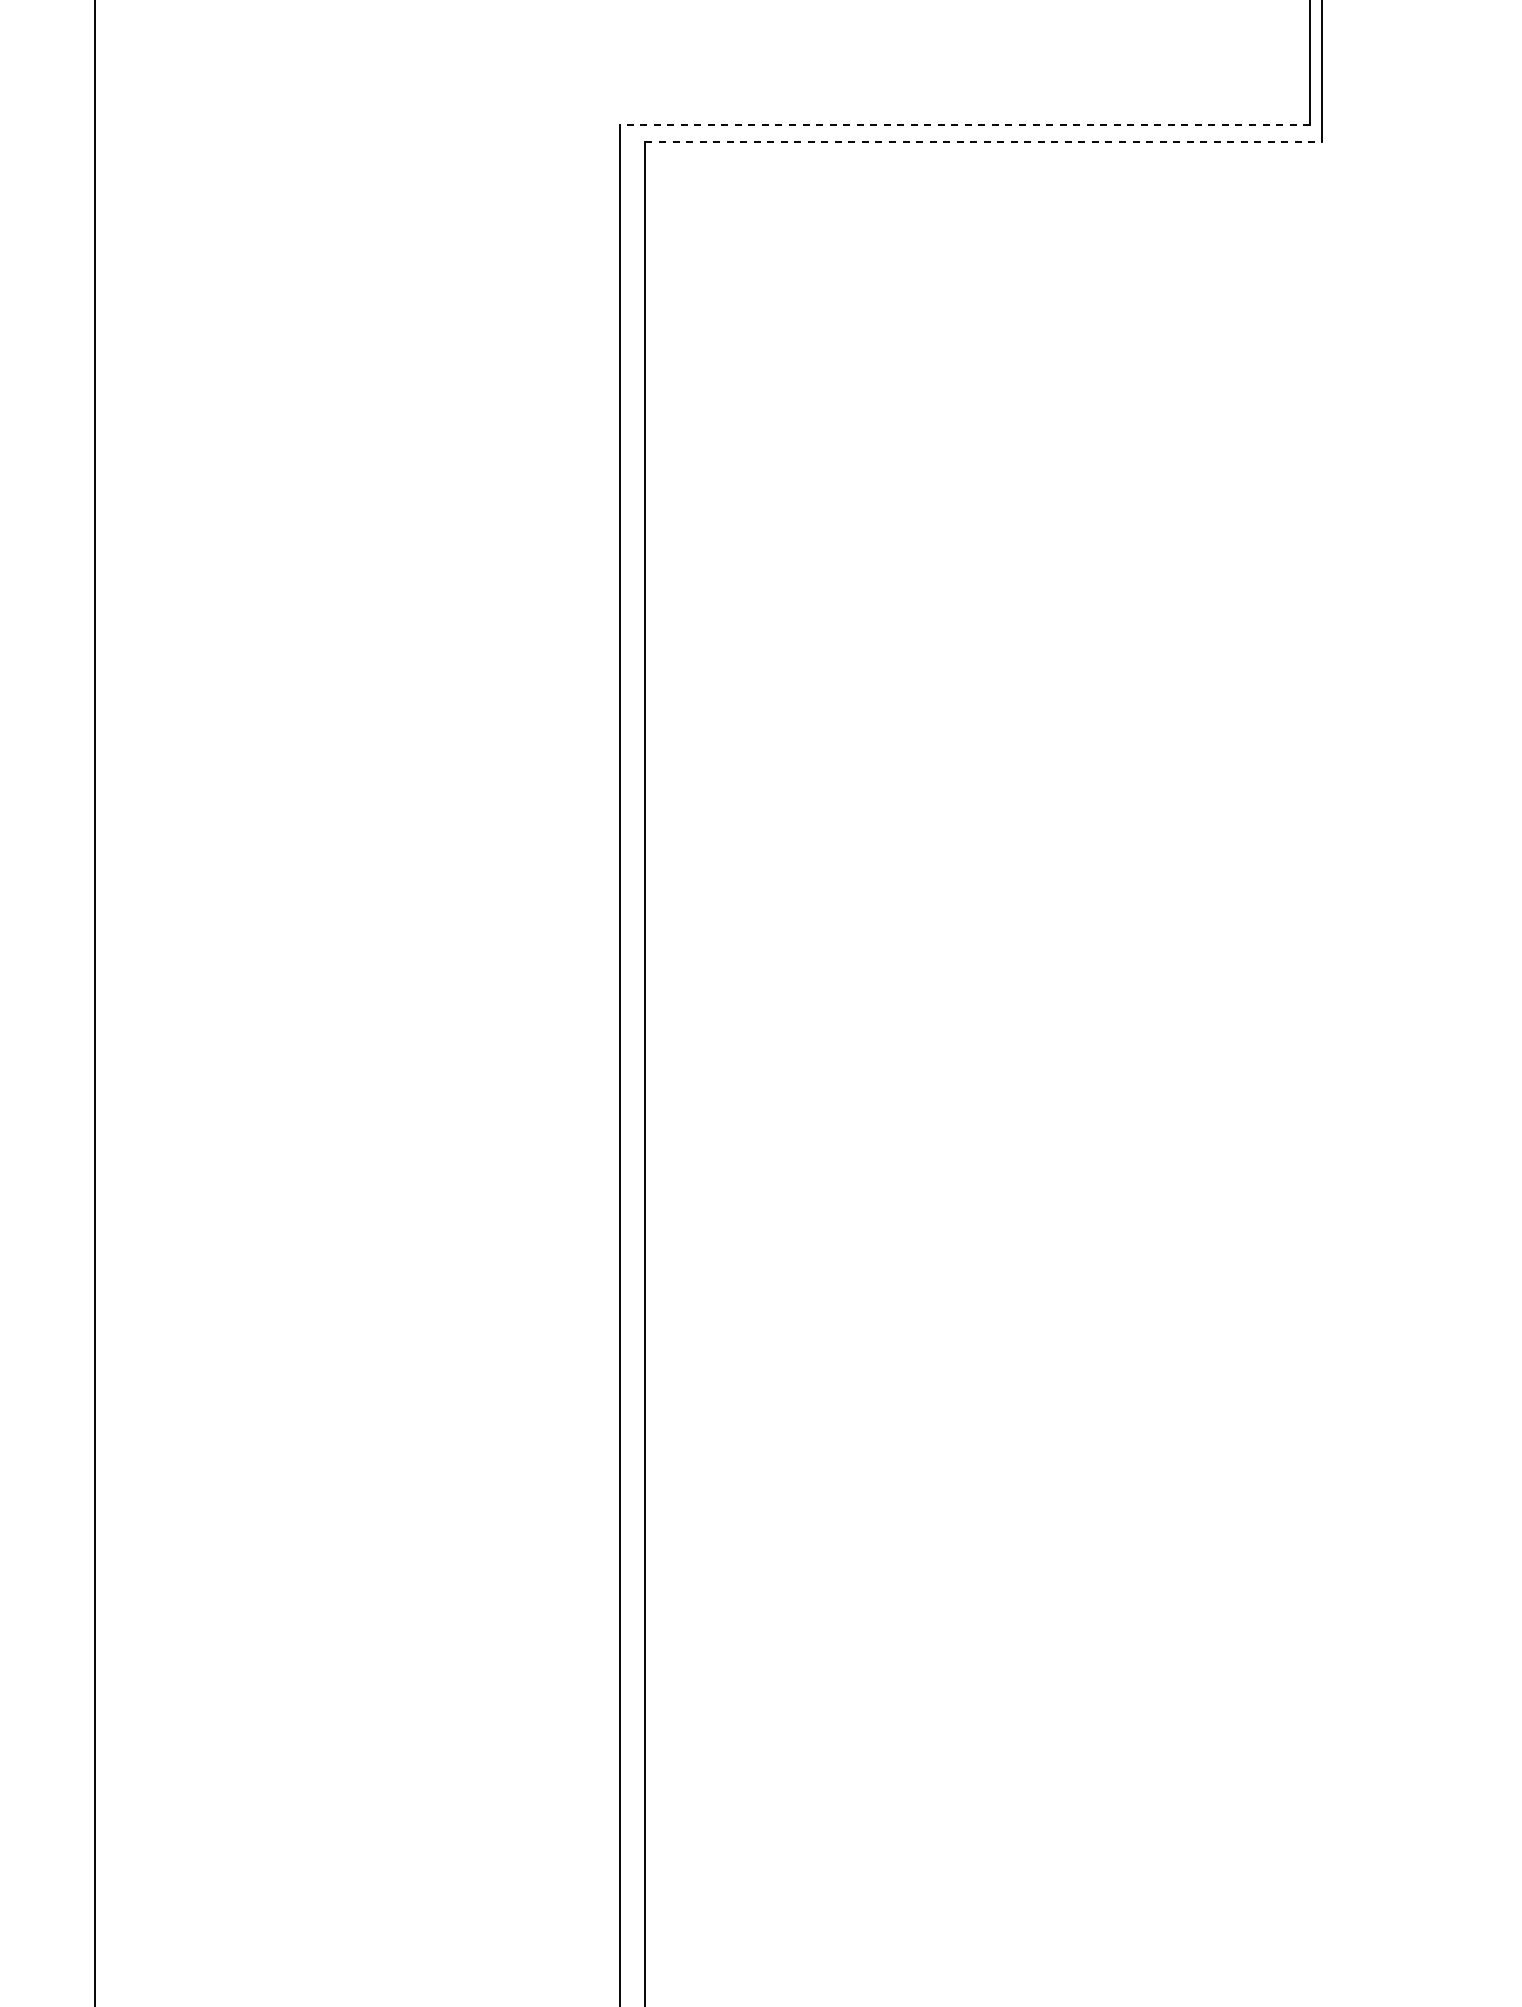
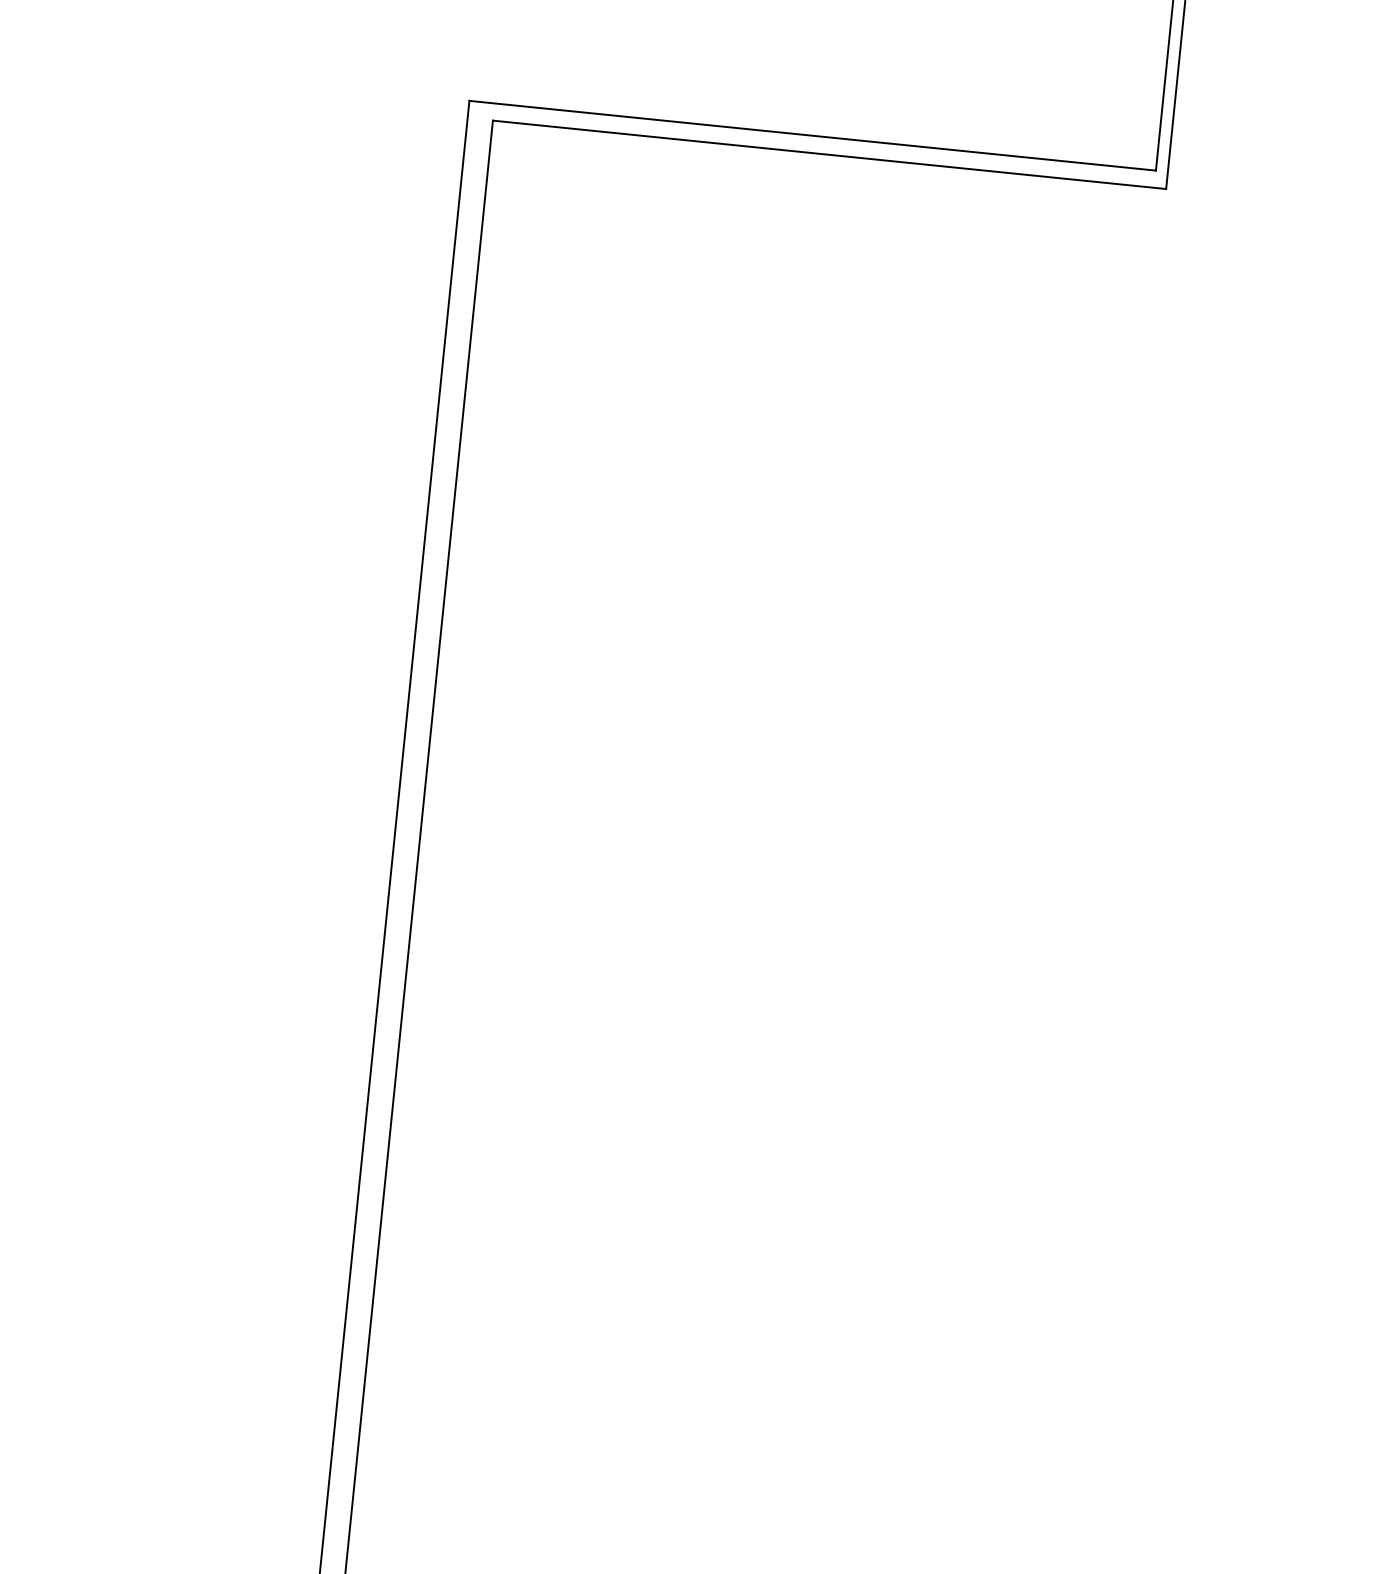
line: (964, 124) -> (812, 135), dashed -> solid
line: (984, 142) -> (830, 155), dashed -> solid

